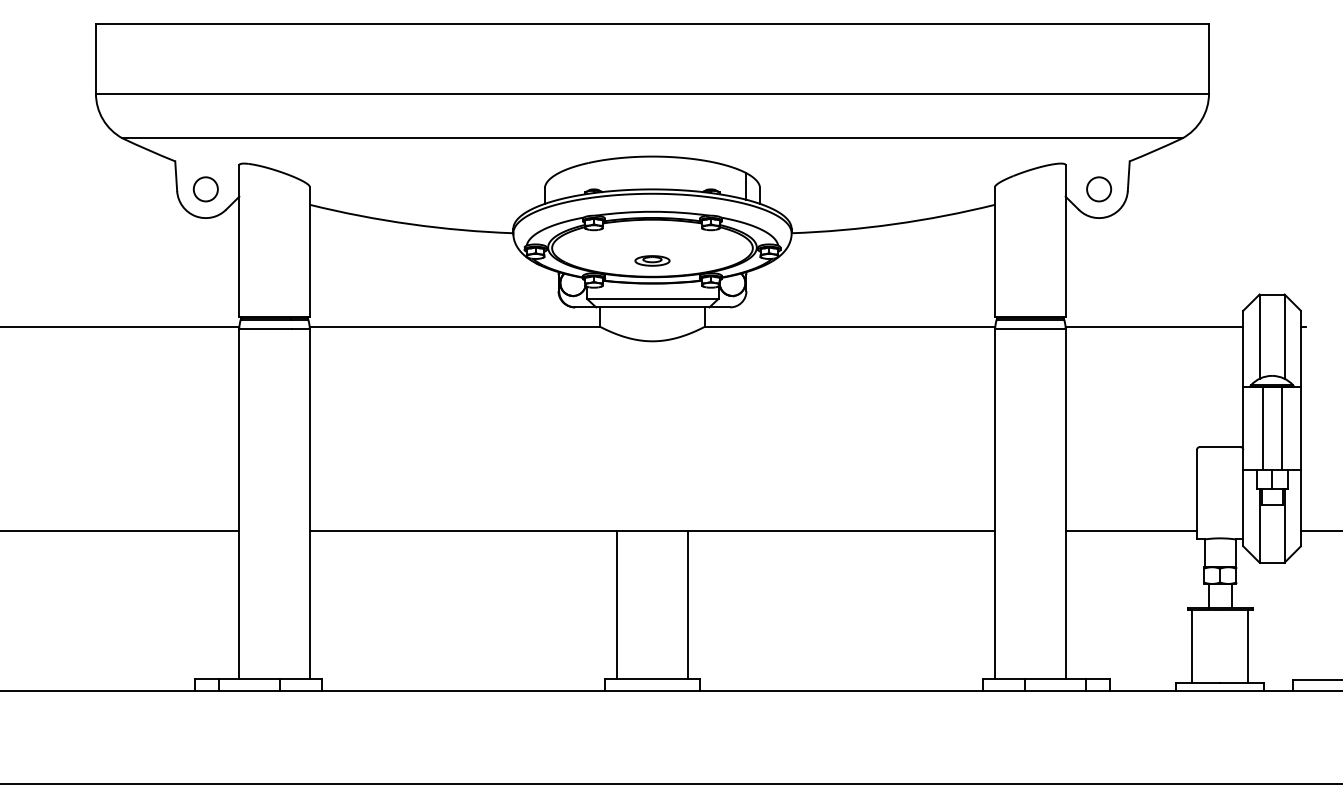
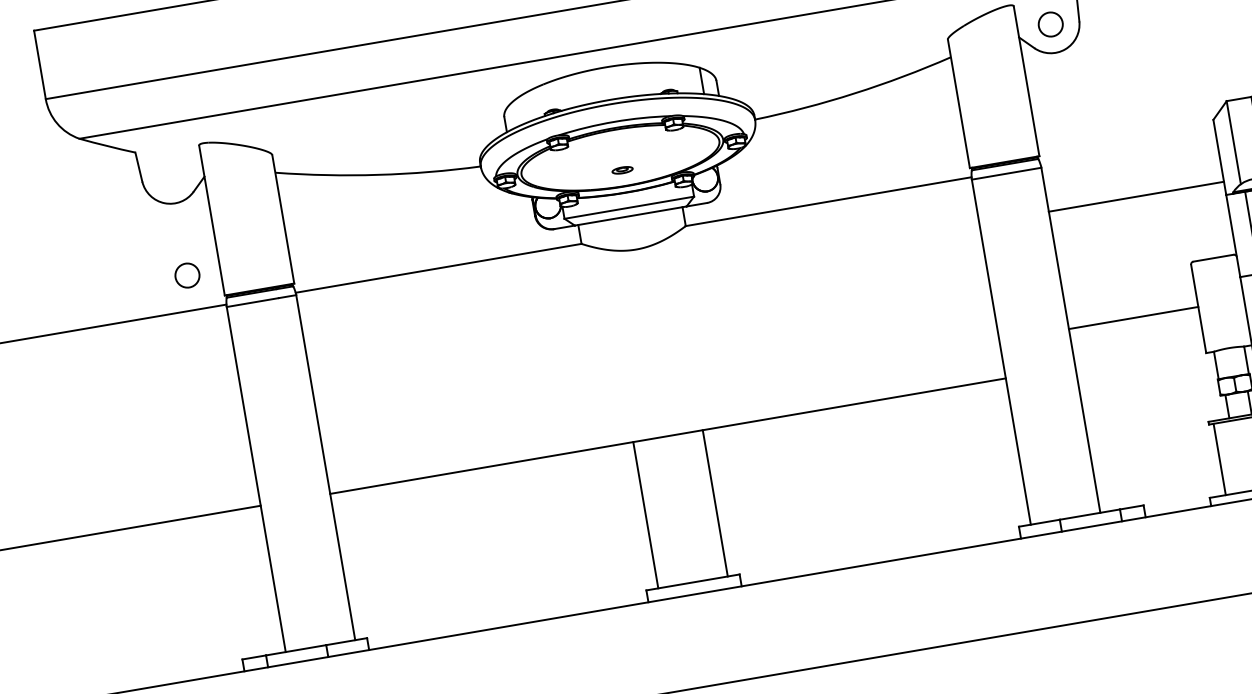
circle: (205, 189) -> (187, 275), moved
part: (652, 260) -> (622, 169), size x0.6
line: (1154, 326) -> (1136, 196), moved
line: (1130, 530) -> (1132, 318), moved

